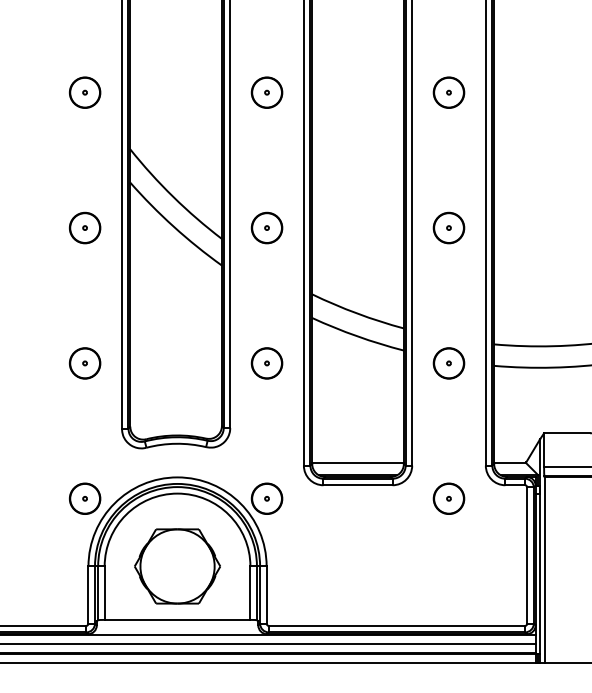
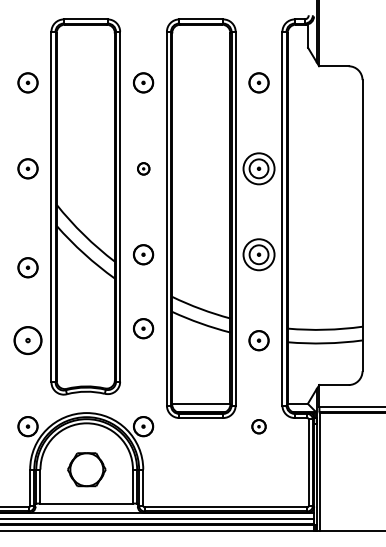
part: (267, 92) -> (143, 168), size x0.6
circle: (448, 92) -> (258, 168), size x1.6
part: (84, 227) -> (27, 267), moved
circle: (448, 227) -> (258, 254), size x1.6
part: (84, 363) -> (27, 340), size x1.4
part: (267, 363) -> (143, 328), moved
part: (448, 498) -> (258, 426), size x0.7
part: (177, 566) -> (86, 469), size x0.7

